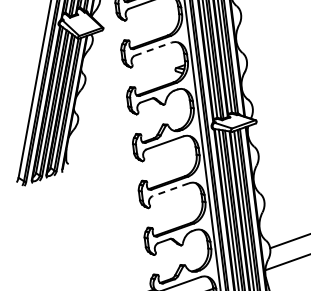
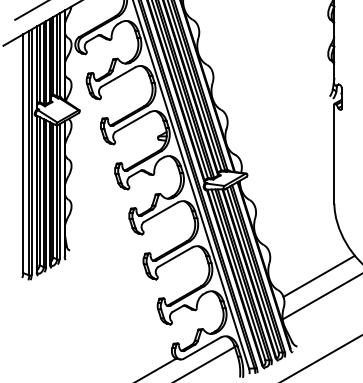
line: (153, 48) -> (132, 121), dashed -> solid
line: (170, 189) -> (174, 257), dashed -> solid

